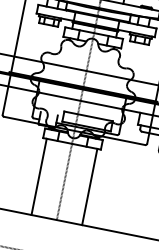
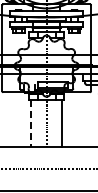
line: (39, 178) -> (31, 124), solid -> dashed

